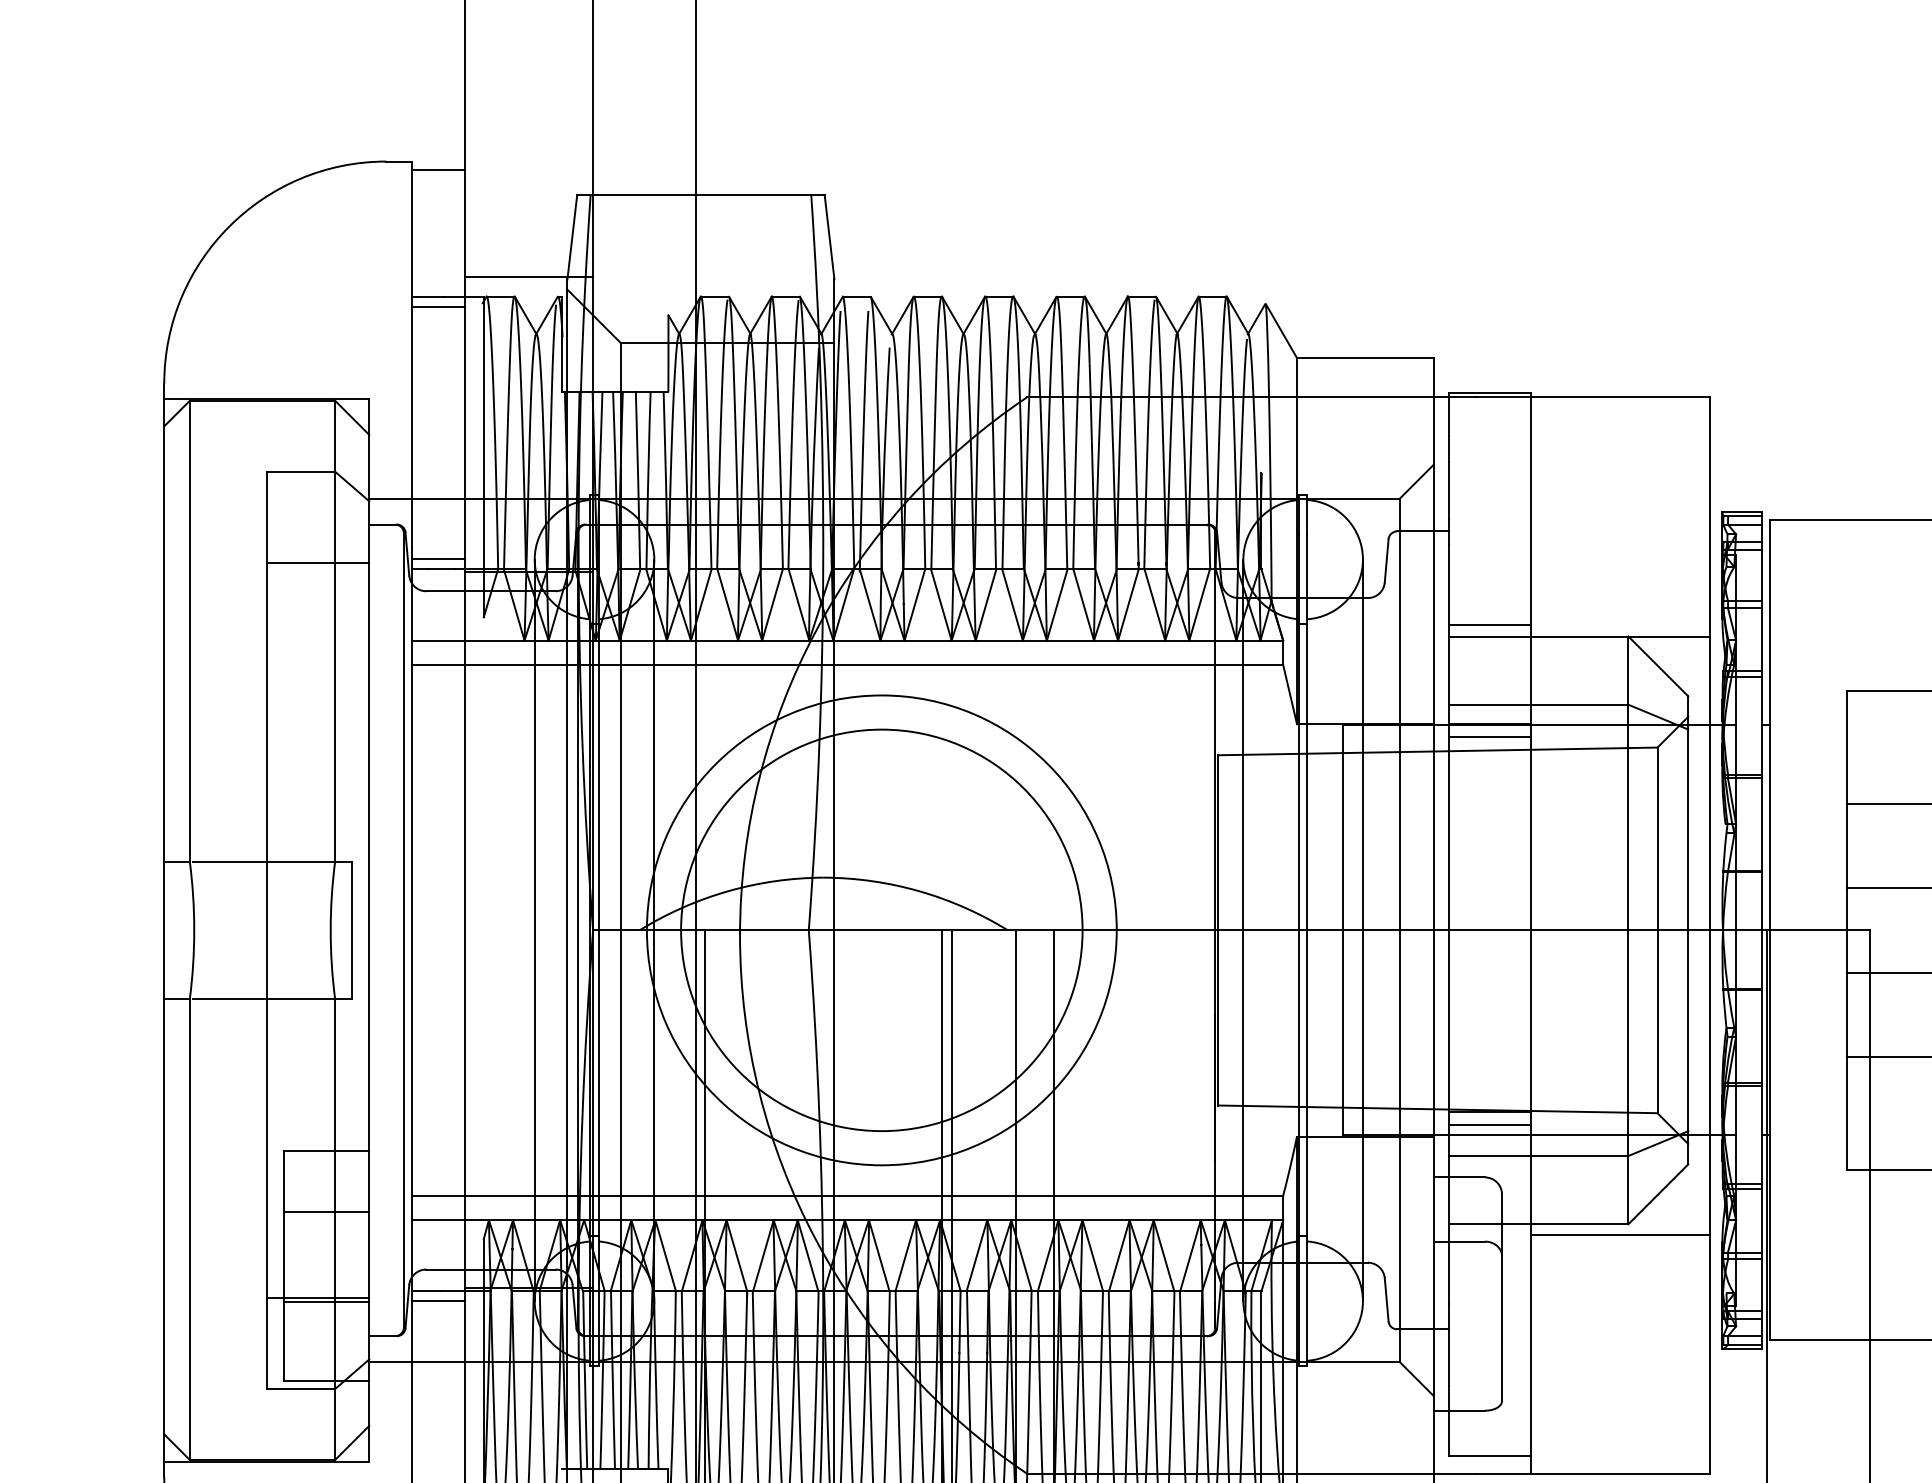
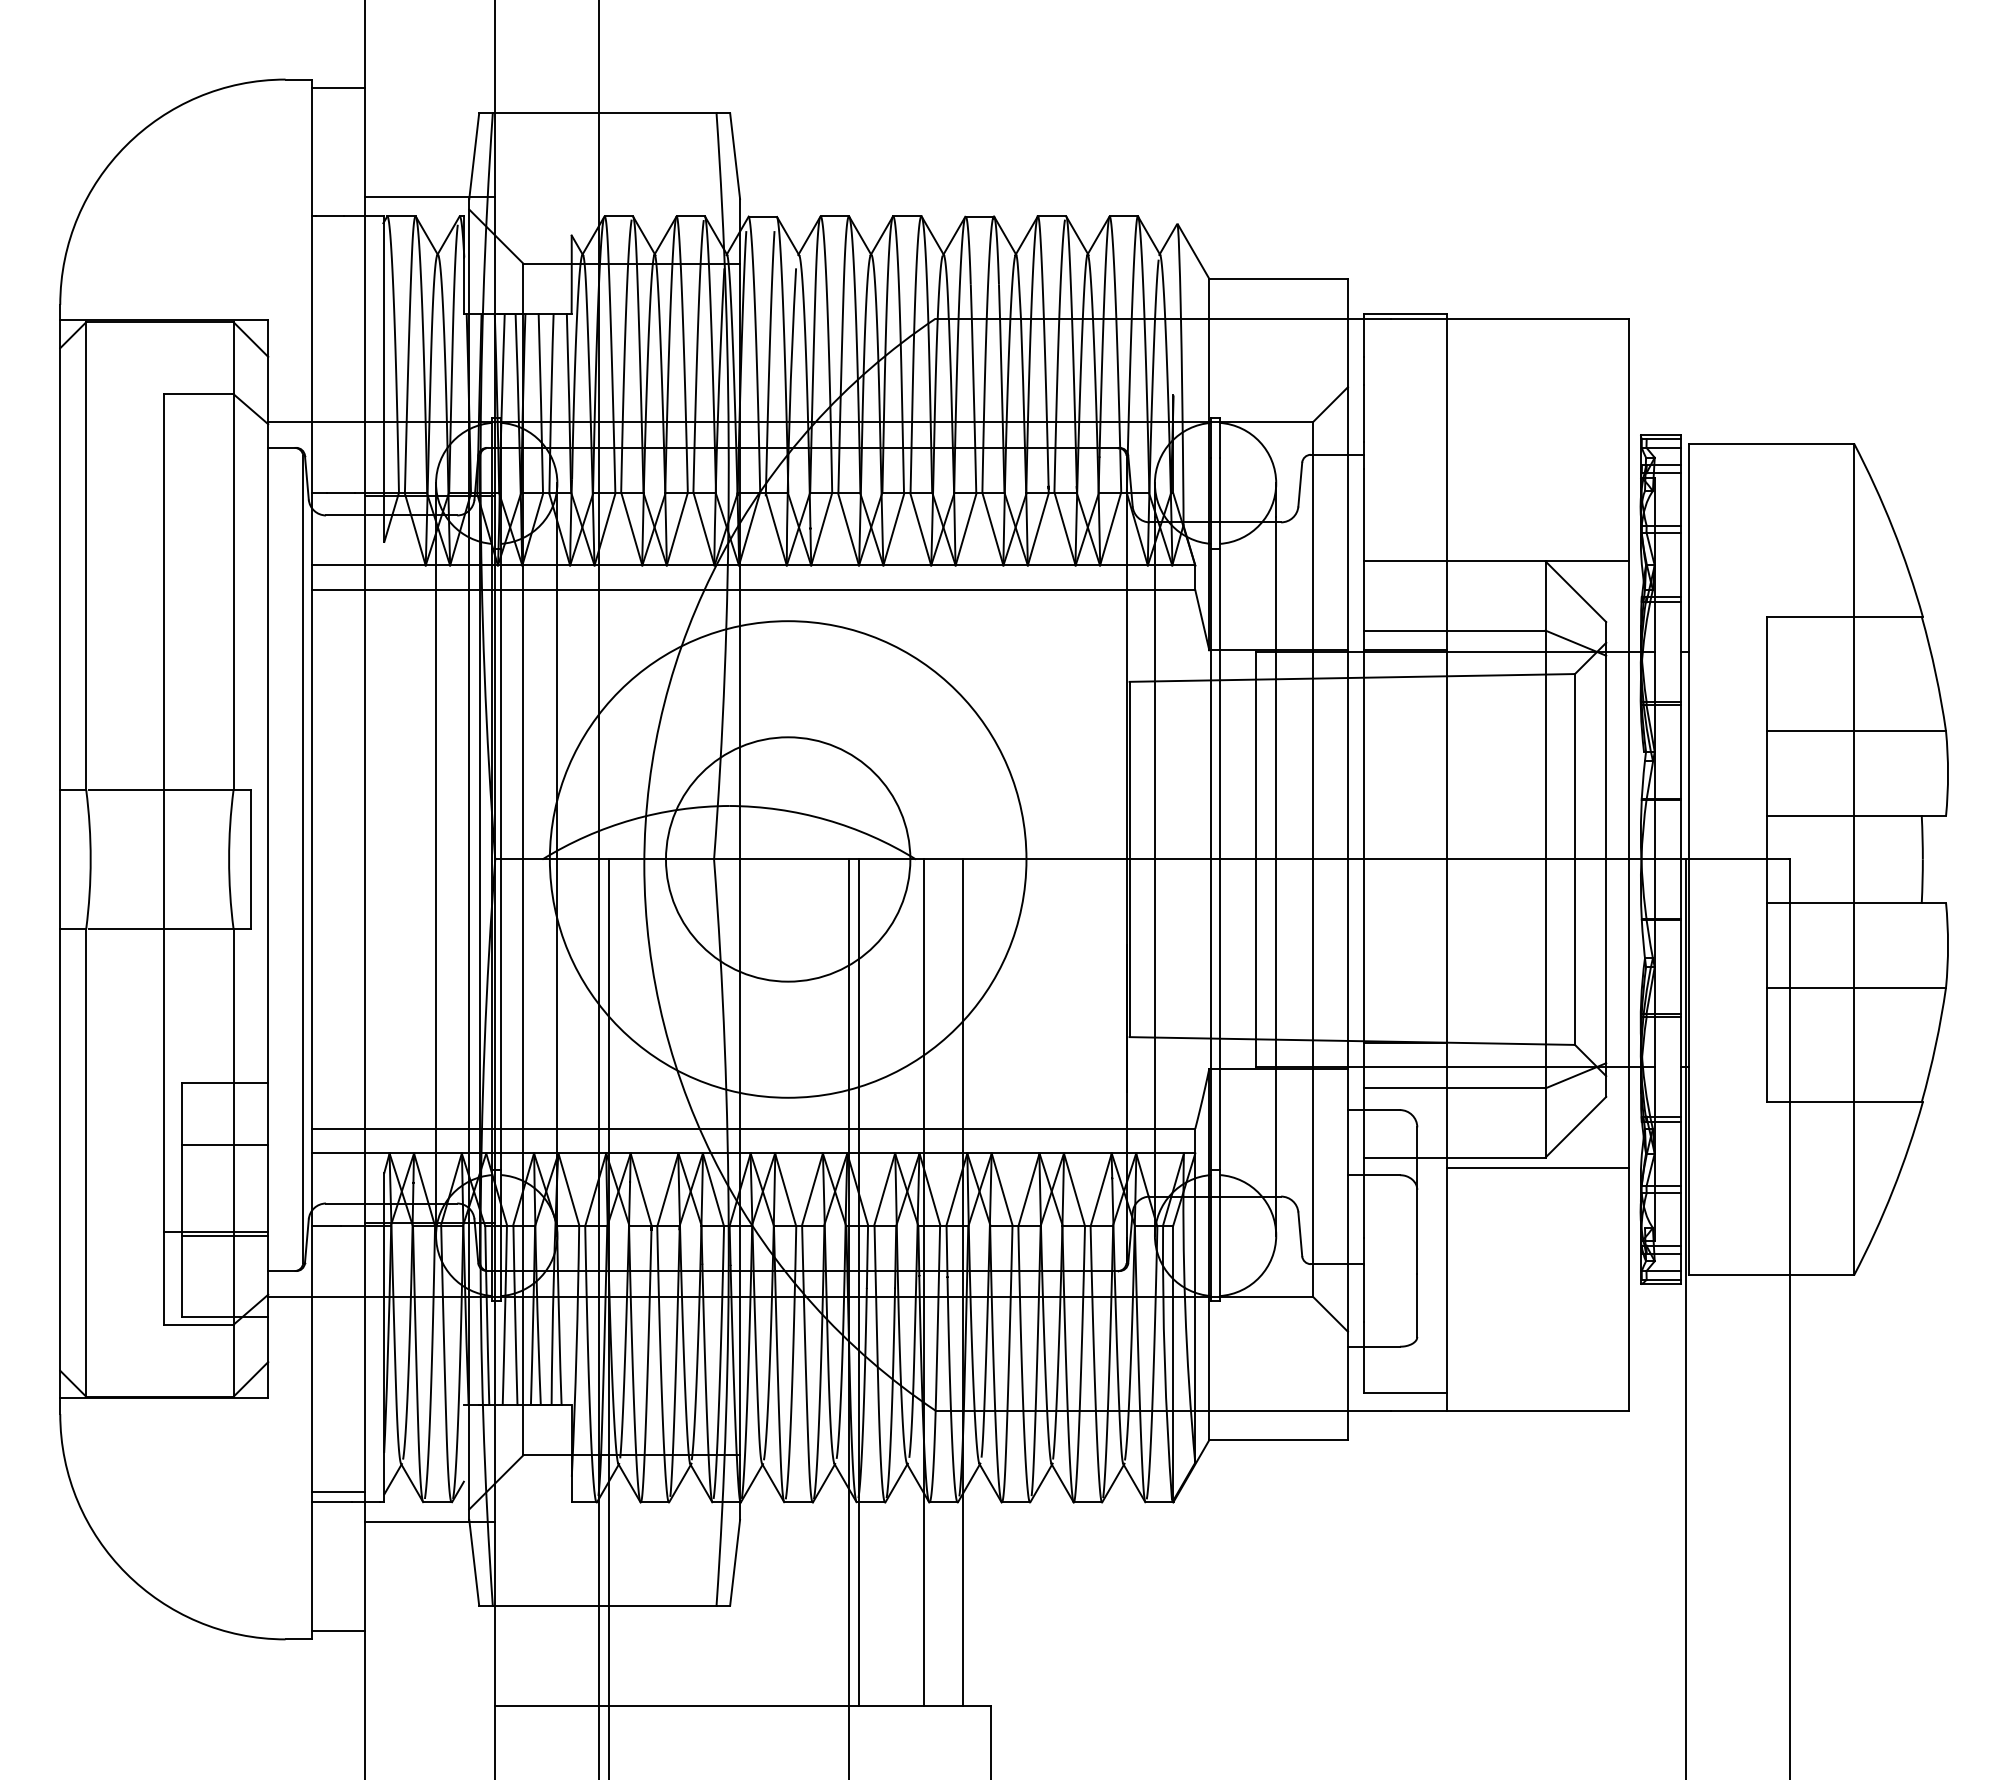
line: (438, 306) -> (338, 226), removed
line: (438, 559) -> (338, 483), removed
line: (318, 562) -> (216, 486), removed
line: (1489, 624) -> (1404, 549), removed
line: (1489, 737) -> (1404, 663), removed
circle: (881, 930) -> (787, 859), size x0.6
line: (1489, 1124) -> (1404, 1056), removed
line: (438, 1301) -> (338, 1235), removed

